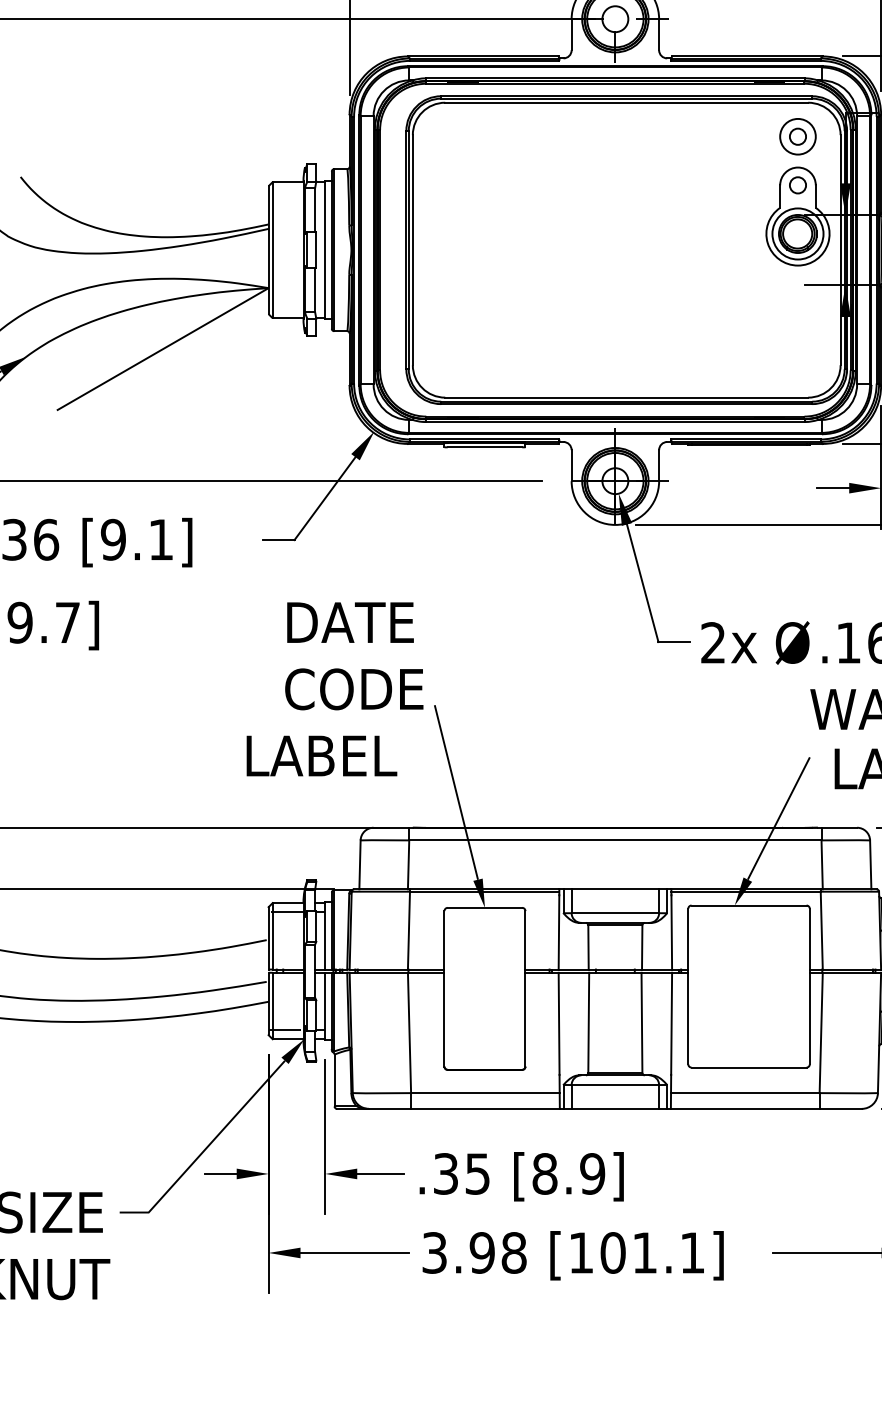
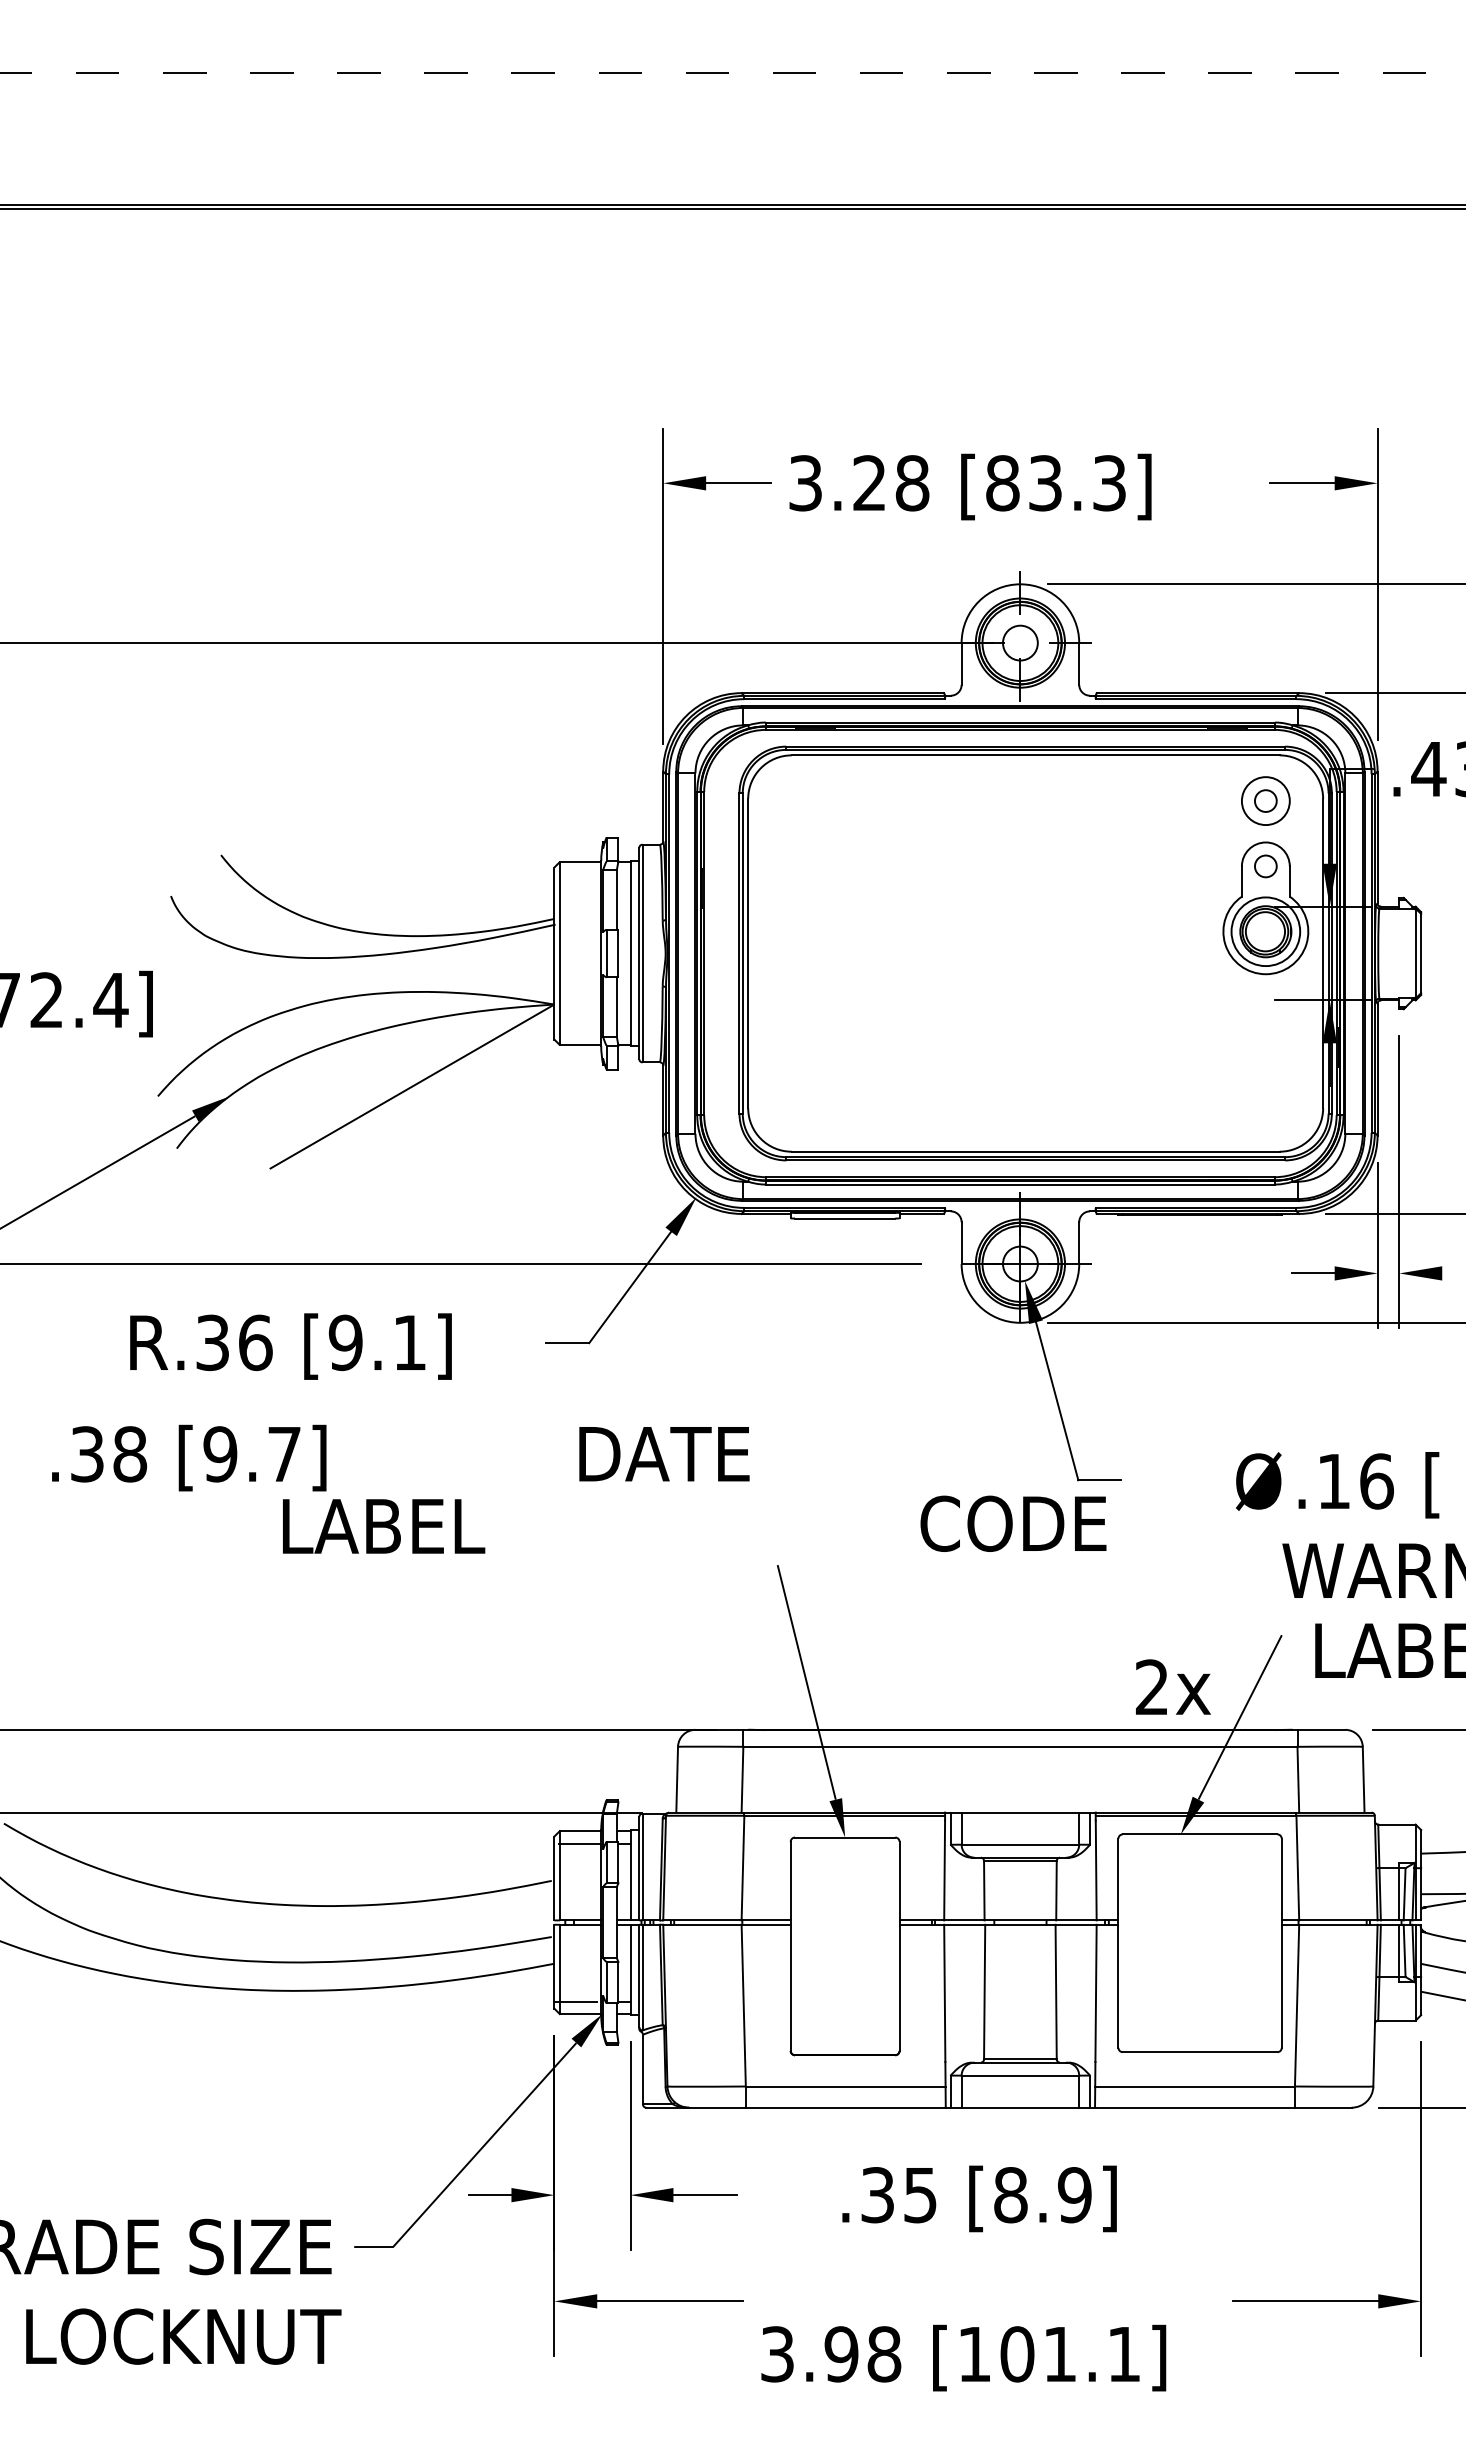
text: (729, 642) -> (1173, 1686), moved
text: (354, 689) -> (1013, 1523), moved
text: (322, 756) -> (384, 1526), moved
text: (521, 1176) -> (979, 2198), moved
text: (573, 1255) -> (963, 2357), moved

